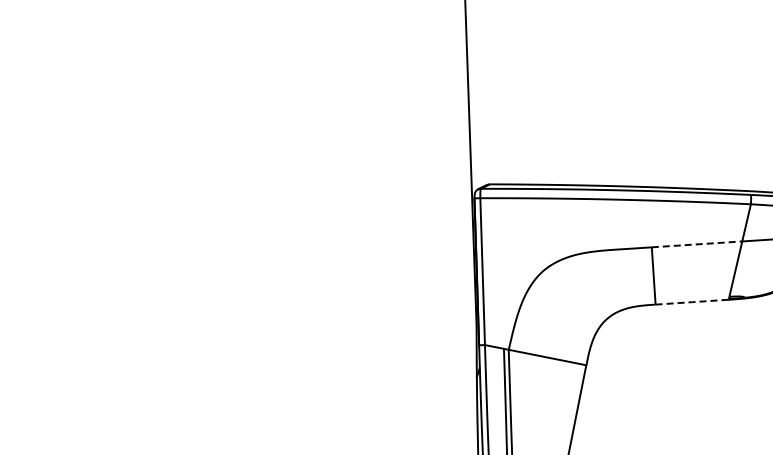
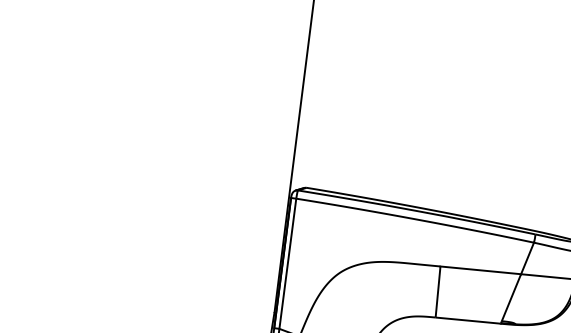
line: (697, 244) -> (481, 270), dashed -> solid
line: (692, 302) -> (468, 320), dashed -> solid

